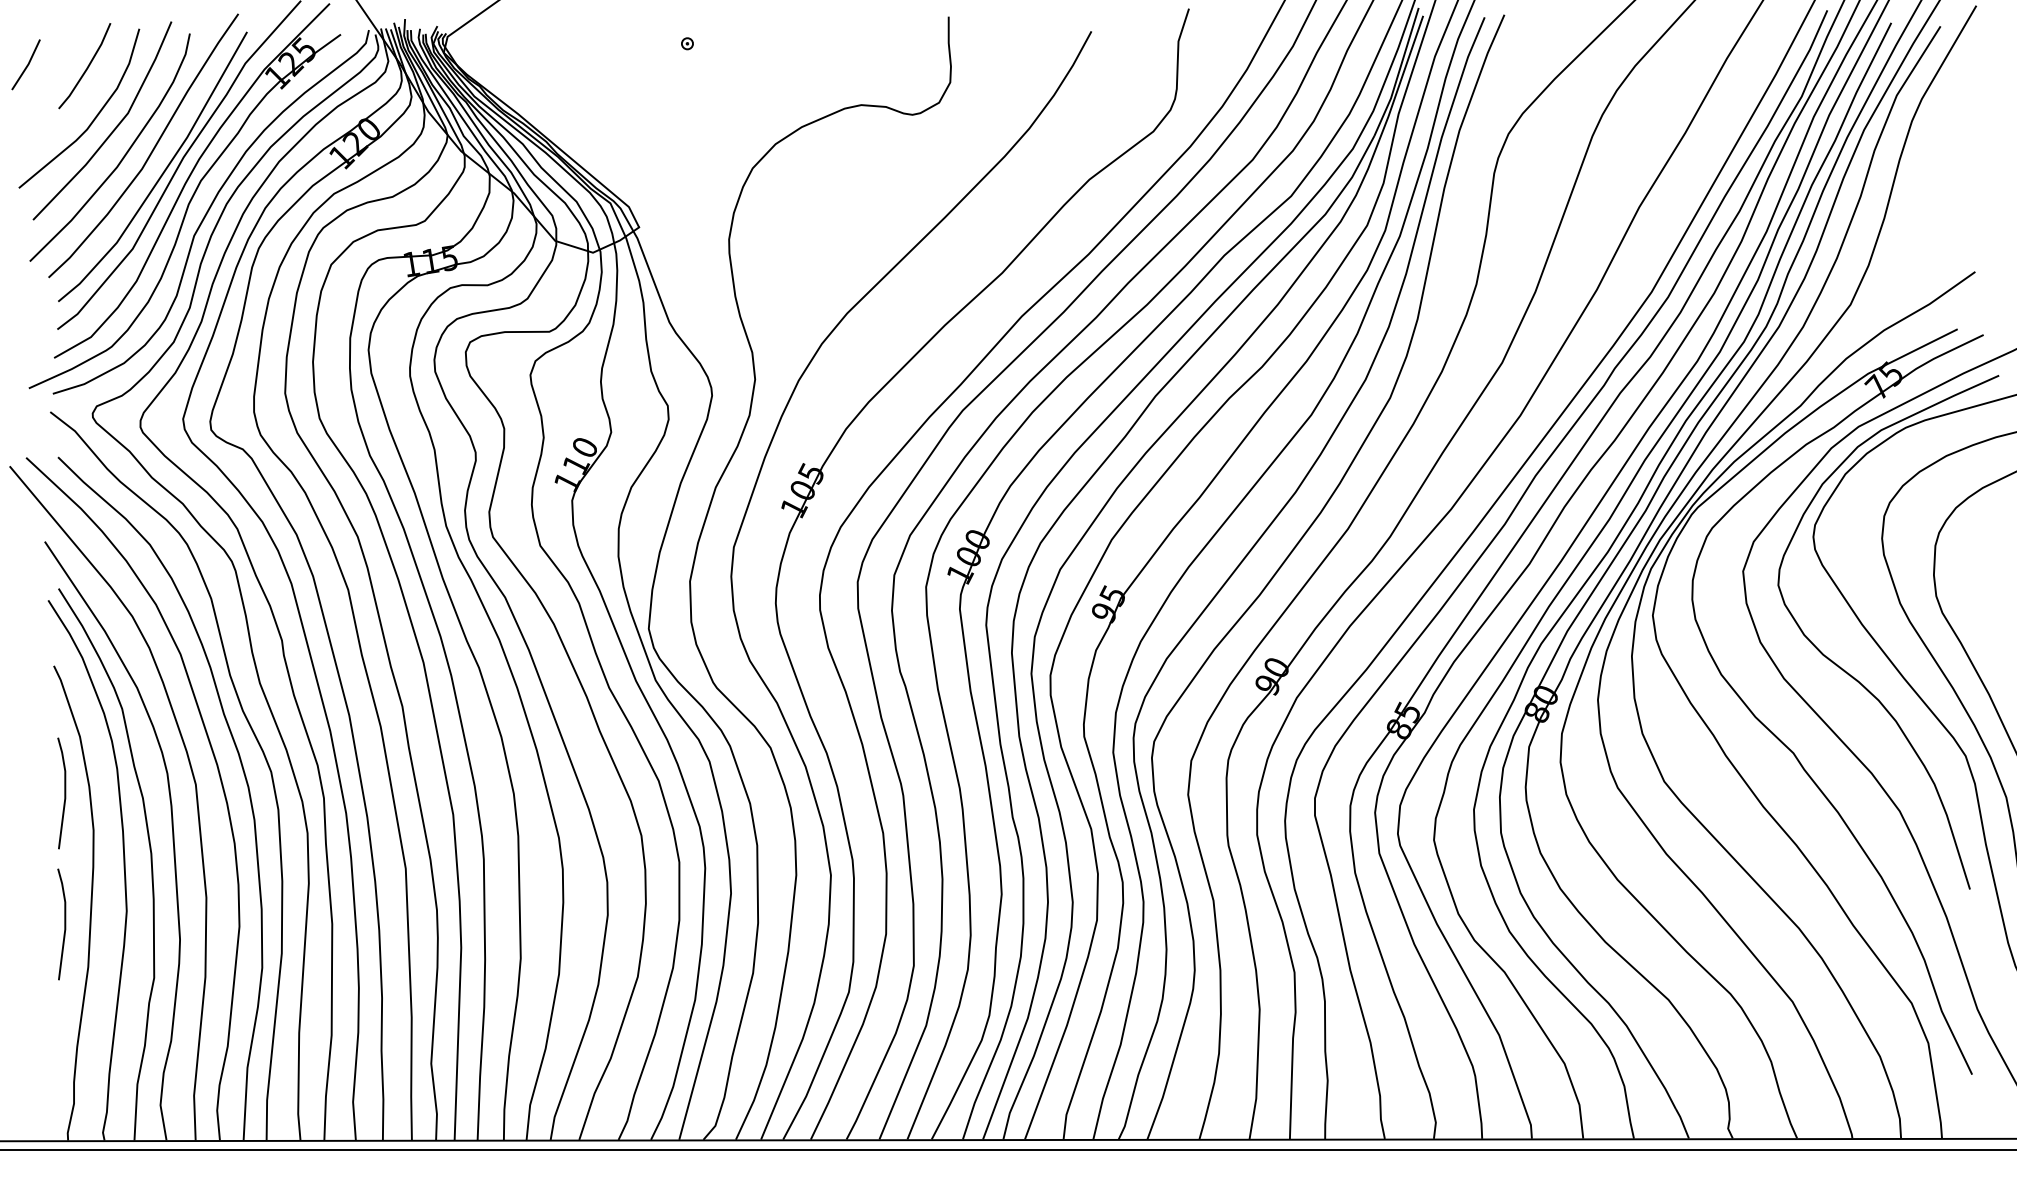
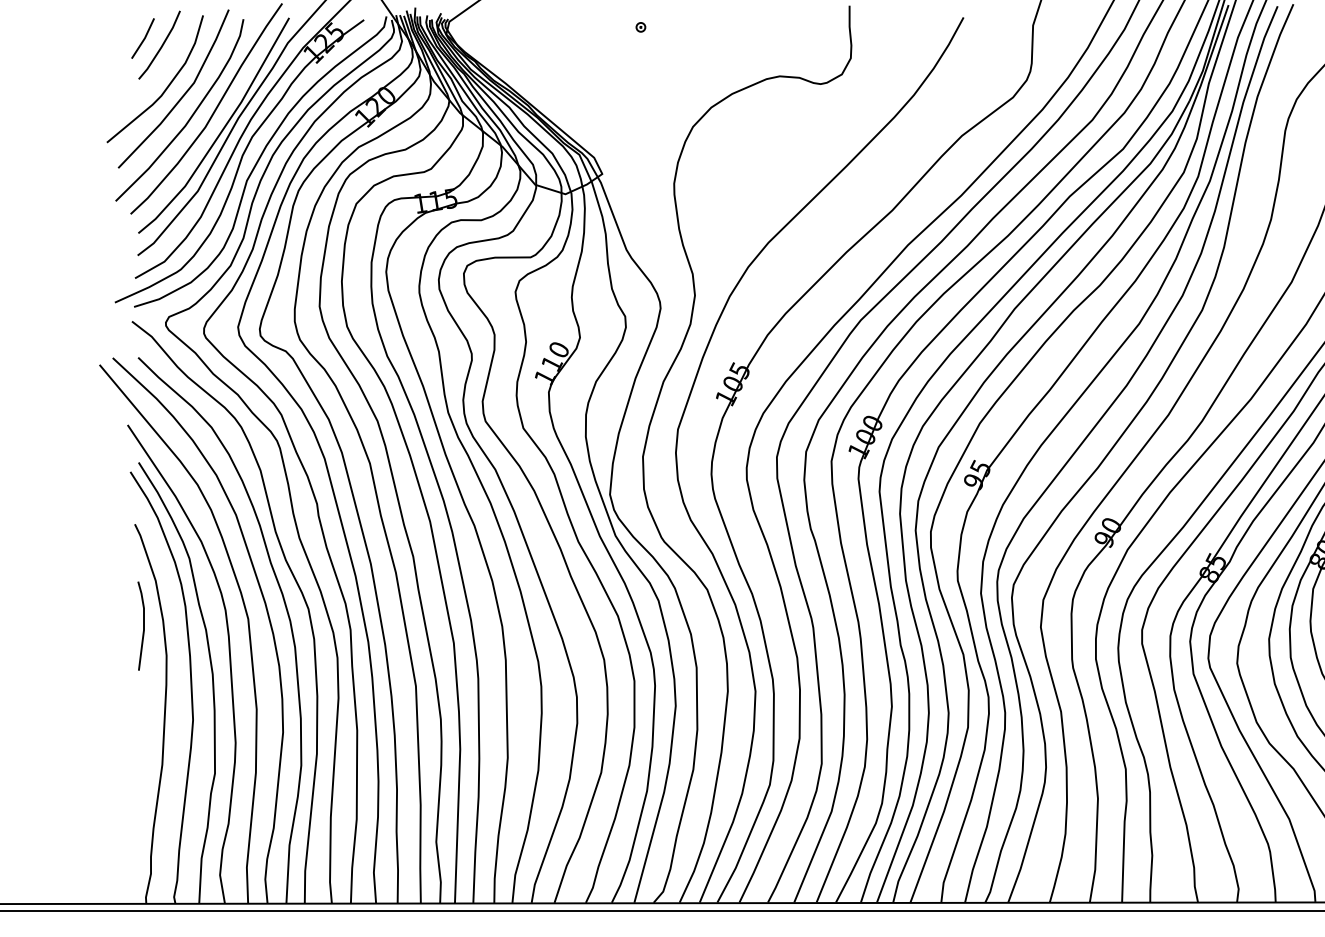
line: (26, 65) -> (143, 39), moved
line: (64, 924) -> (143, 730), removed

